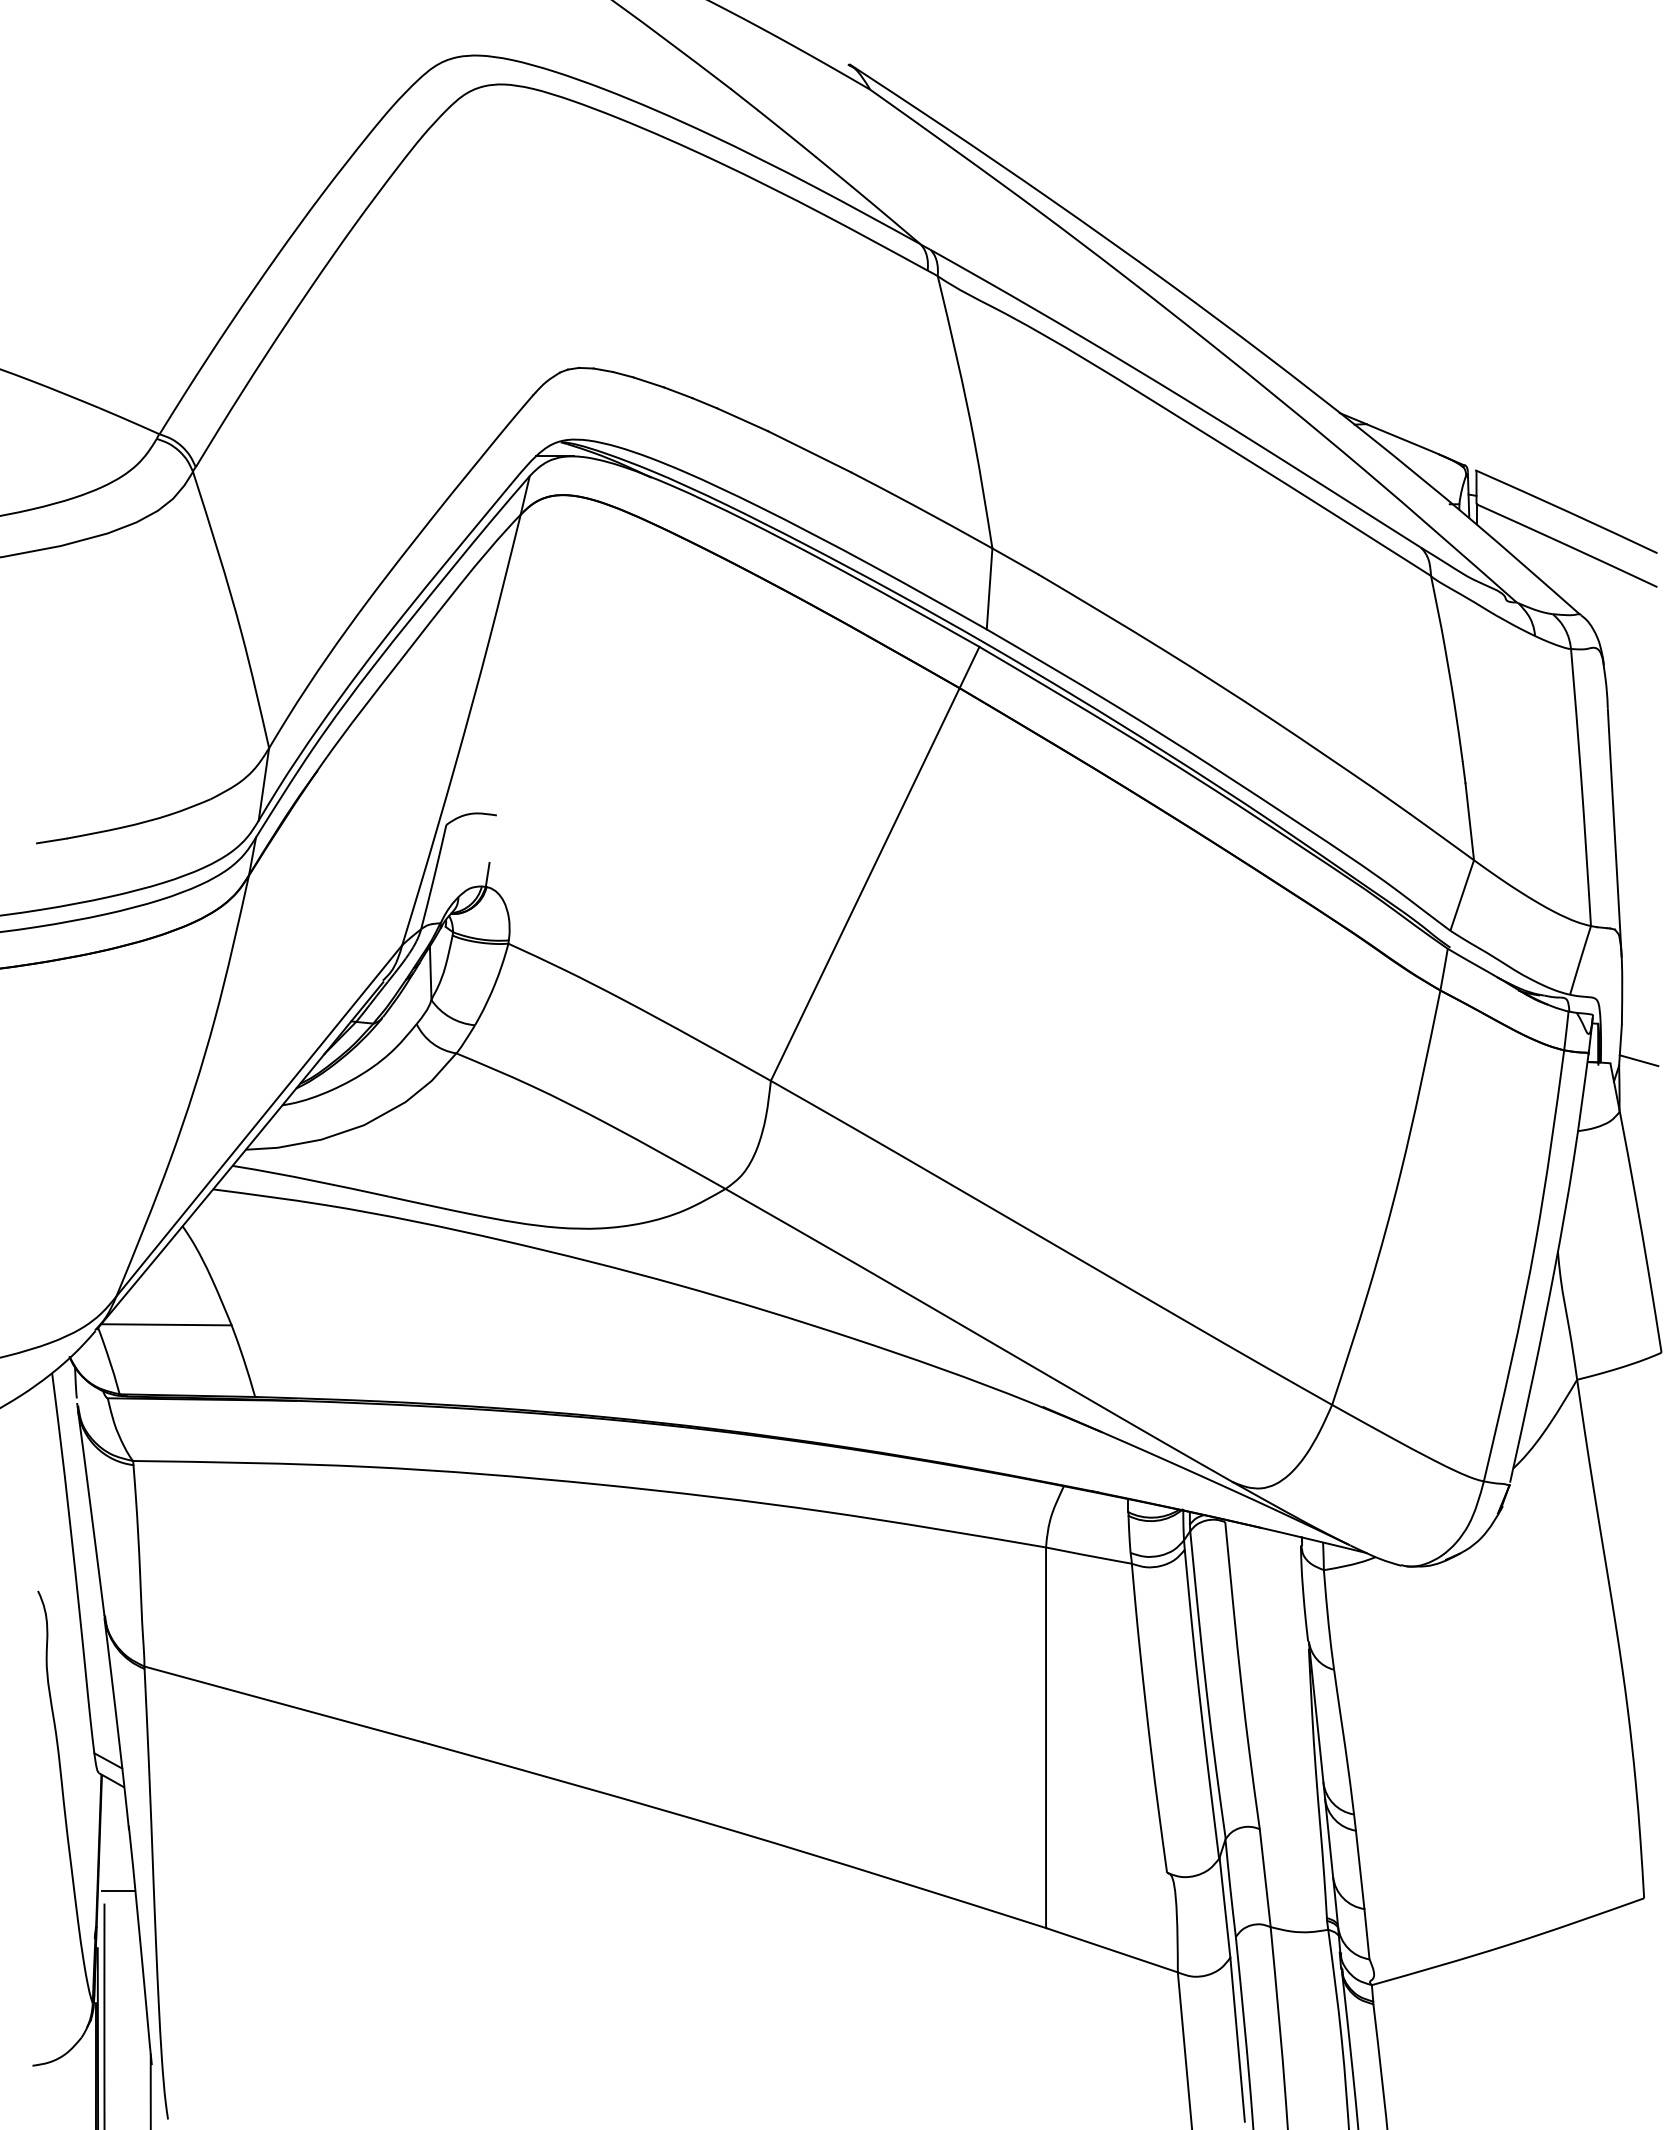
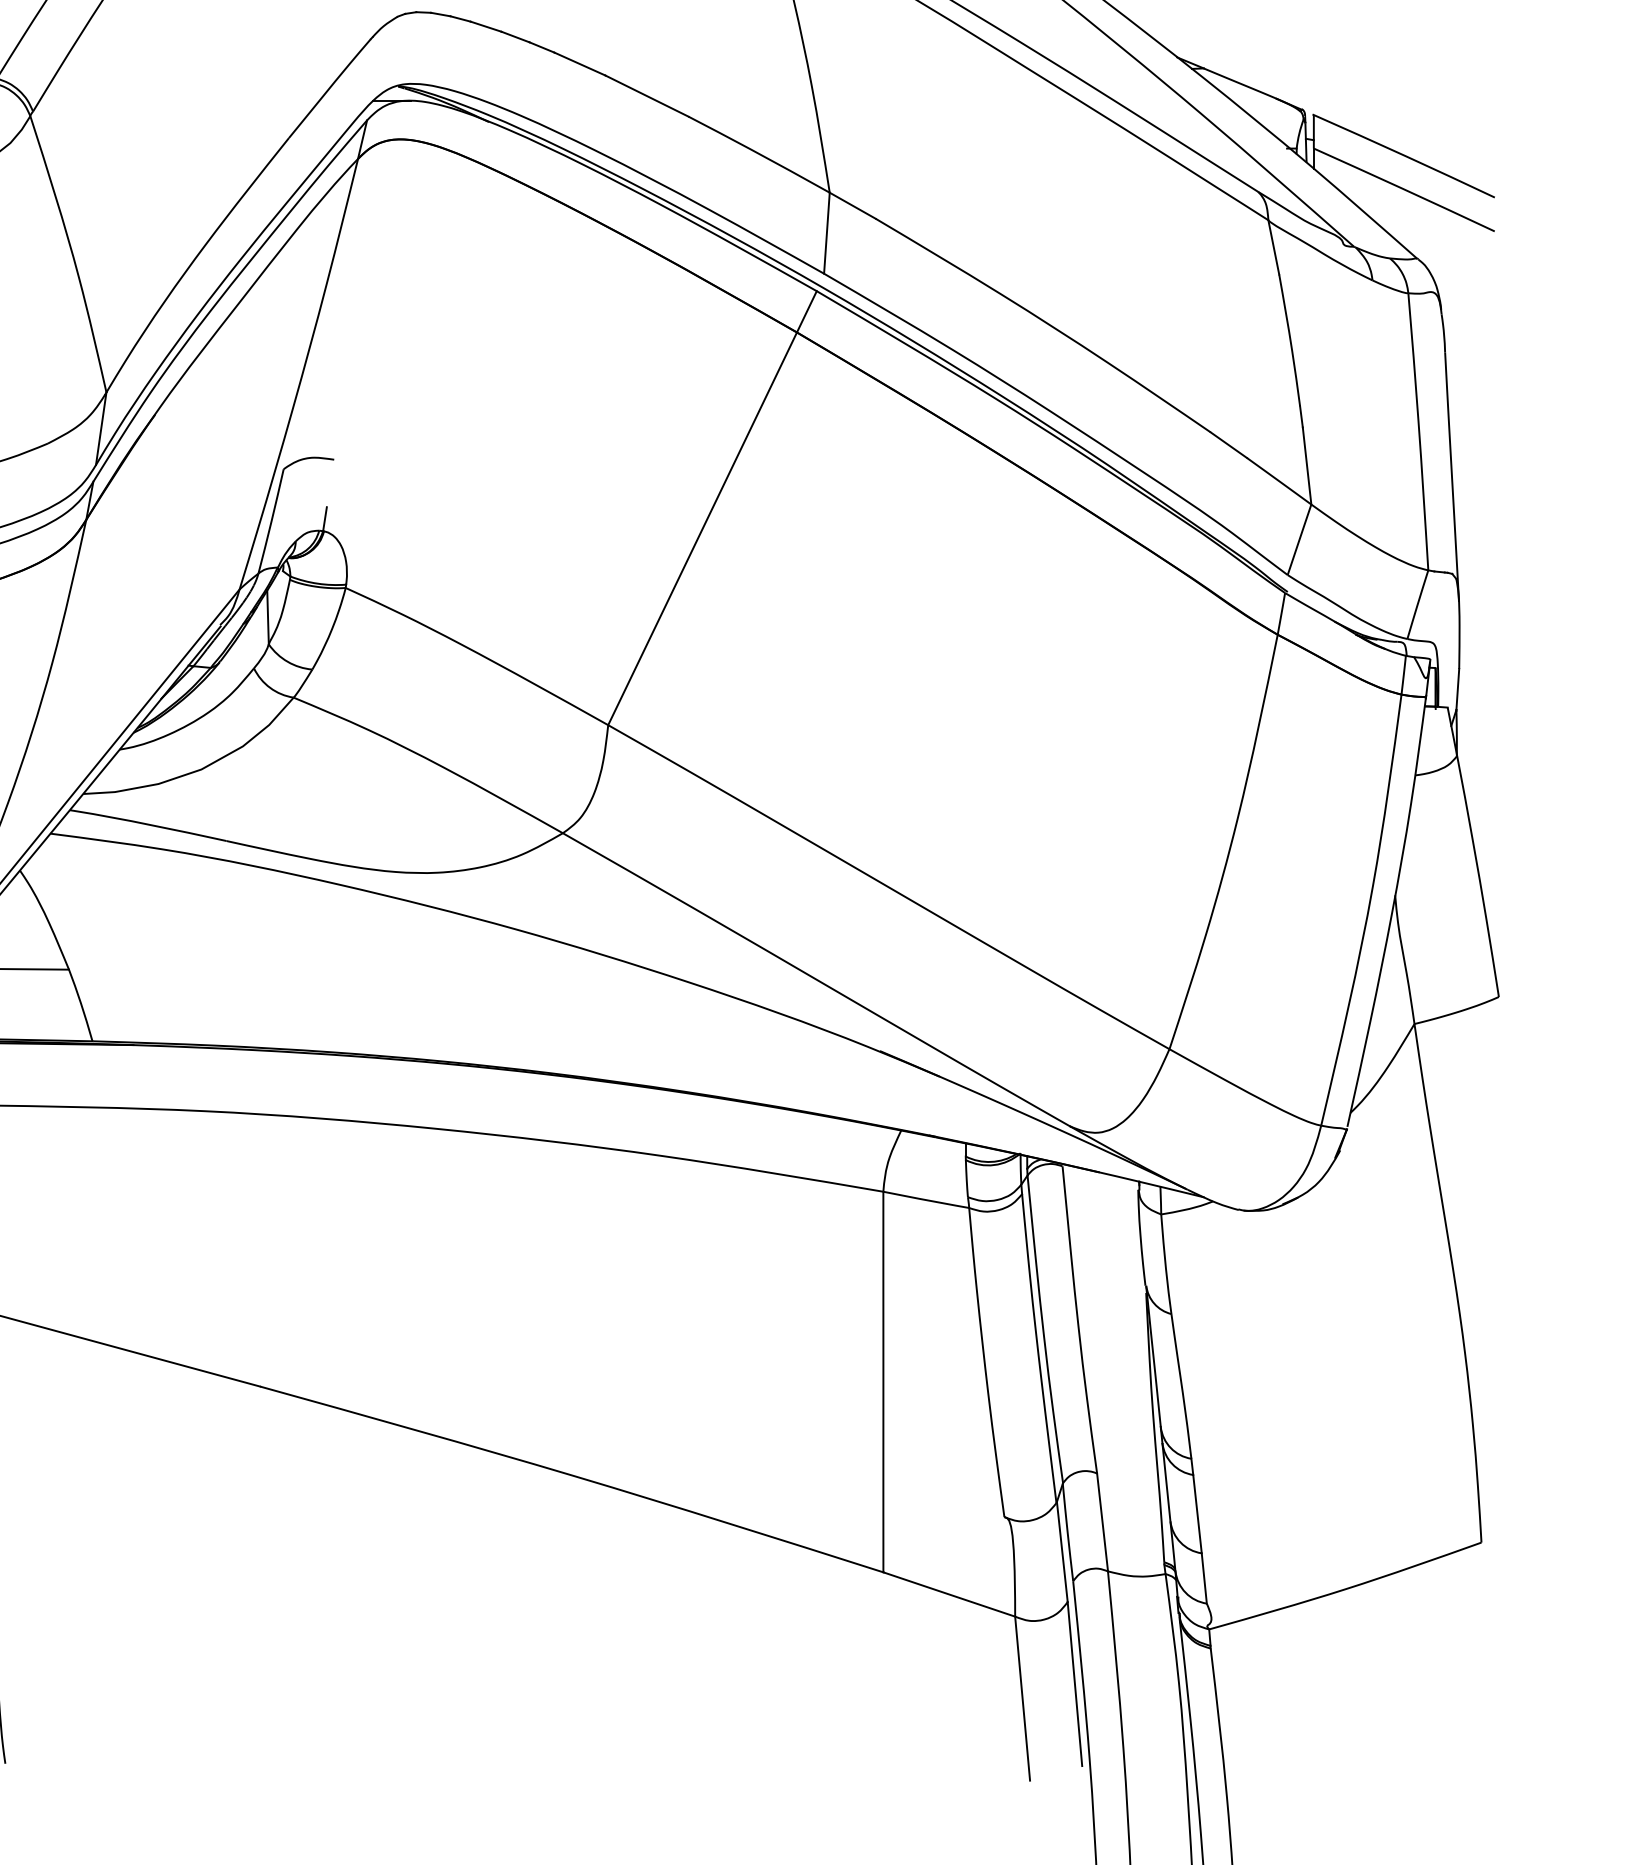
line: (1638, 1060) -> (1475, 704), removed

